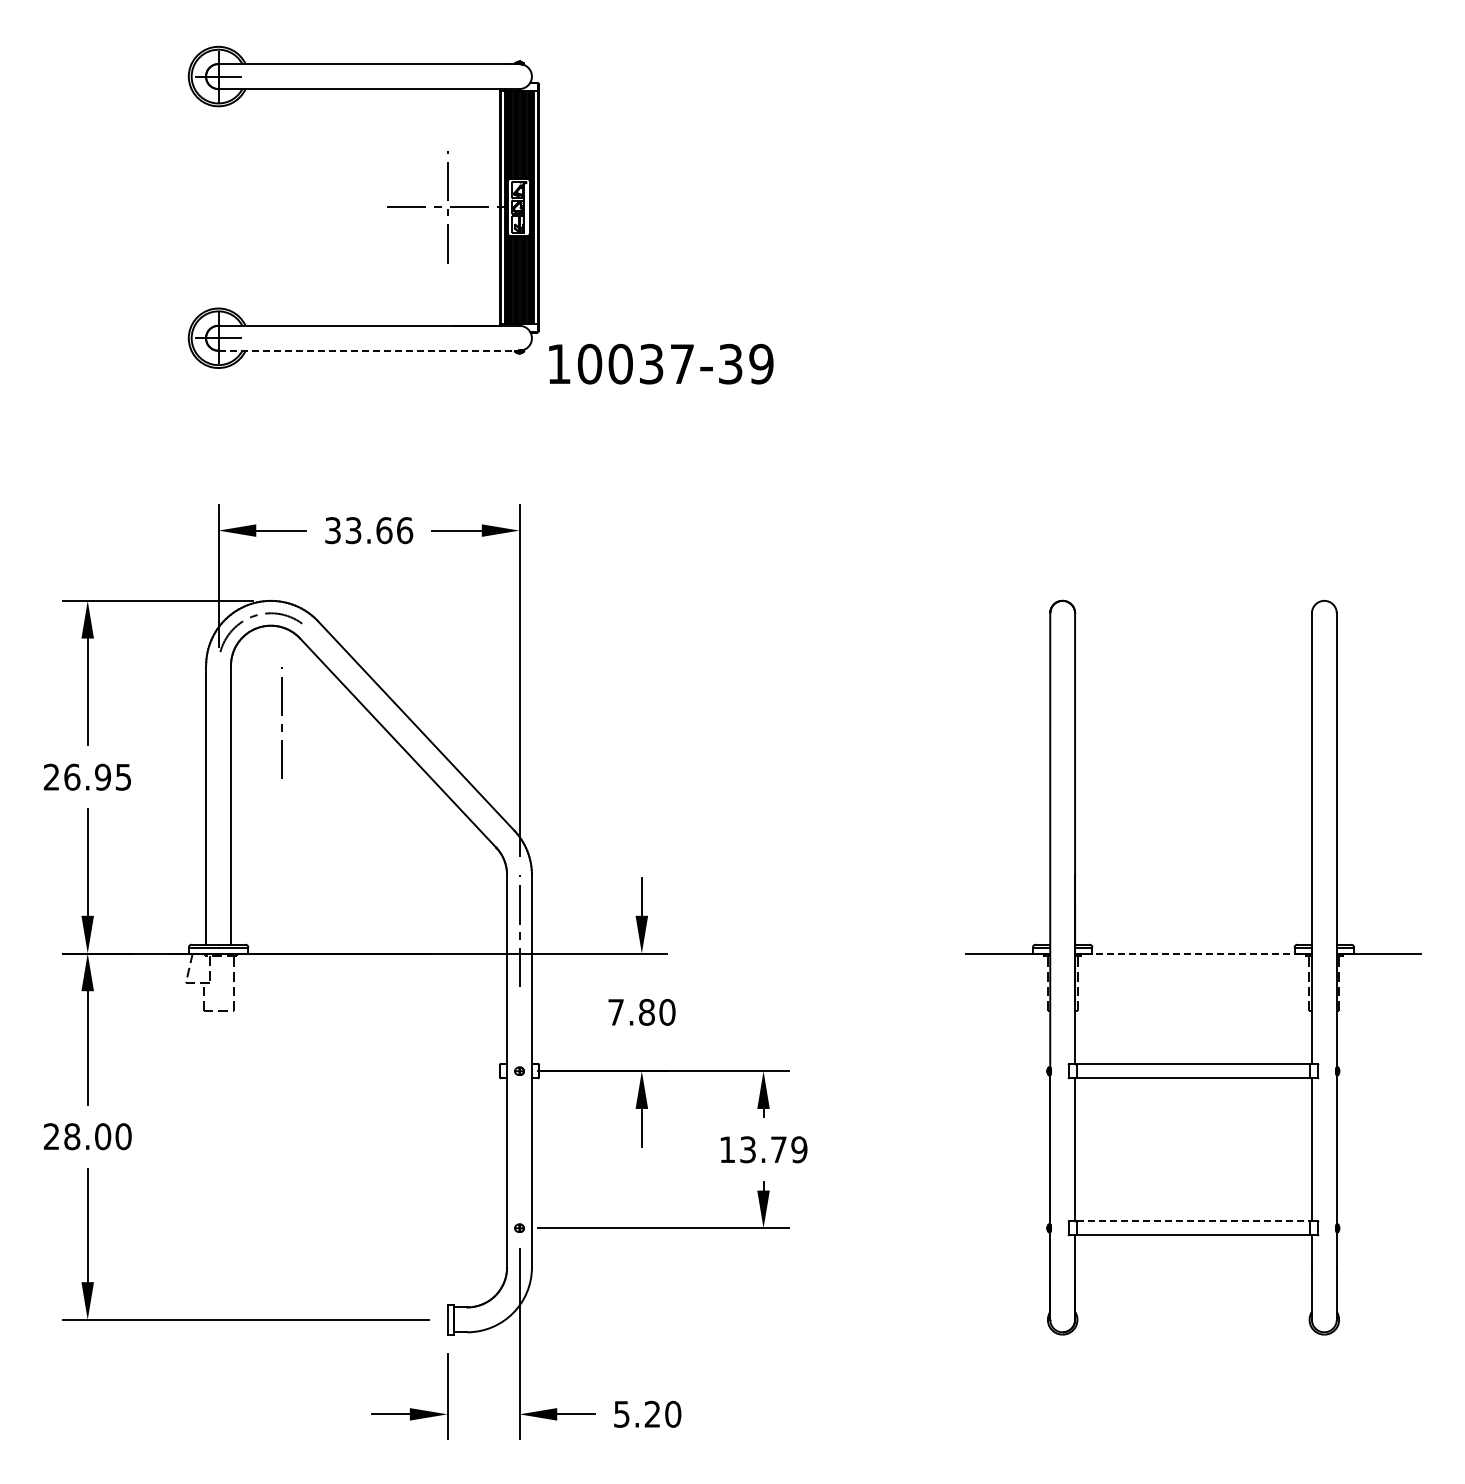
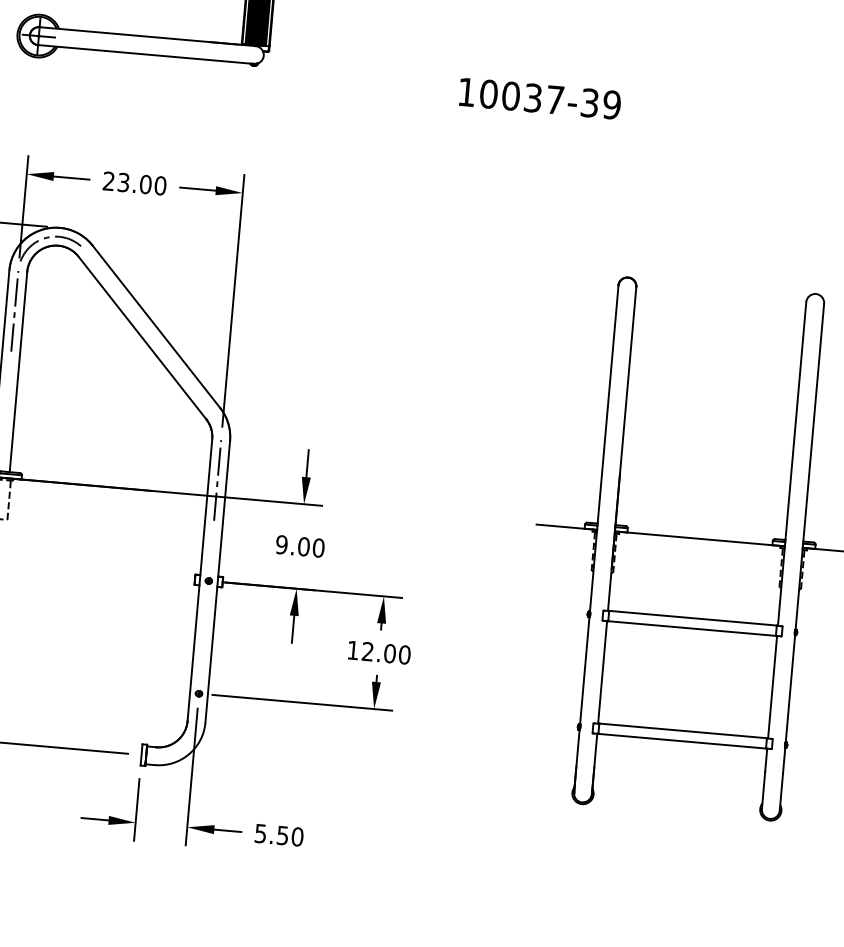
line: (369, 350) -> (146, 54), dashed -> solid
text: (661, 363) -> (540, 98), moved
text: (369, 530) -> (135, 183), 33.66 -> 23.00
line: (281, 724) -> (14, 312), moved
line: (1193, 953) -> (699, 538), dashed -> solid
text: (631, 1011) -> (292, 545), 7.80 -> 9.00
text: (773, 1149) -> (386, 653), 13.79 -> 12.00
line: (1193, 1221) -> (683, 731), dashed -> solid
text: (652, 1413) -> (282, 835), 5.20 -> 5.50

